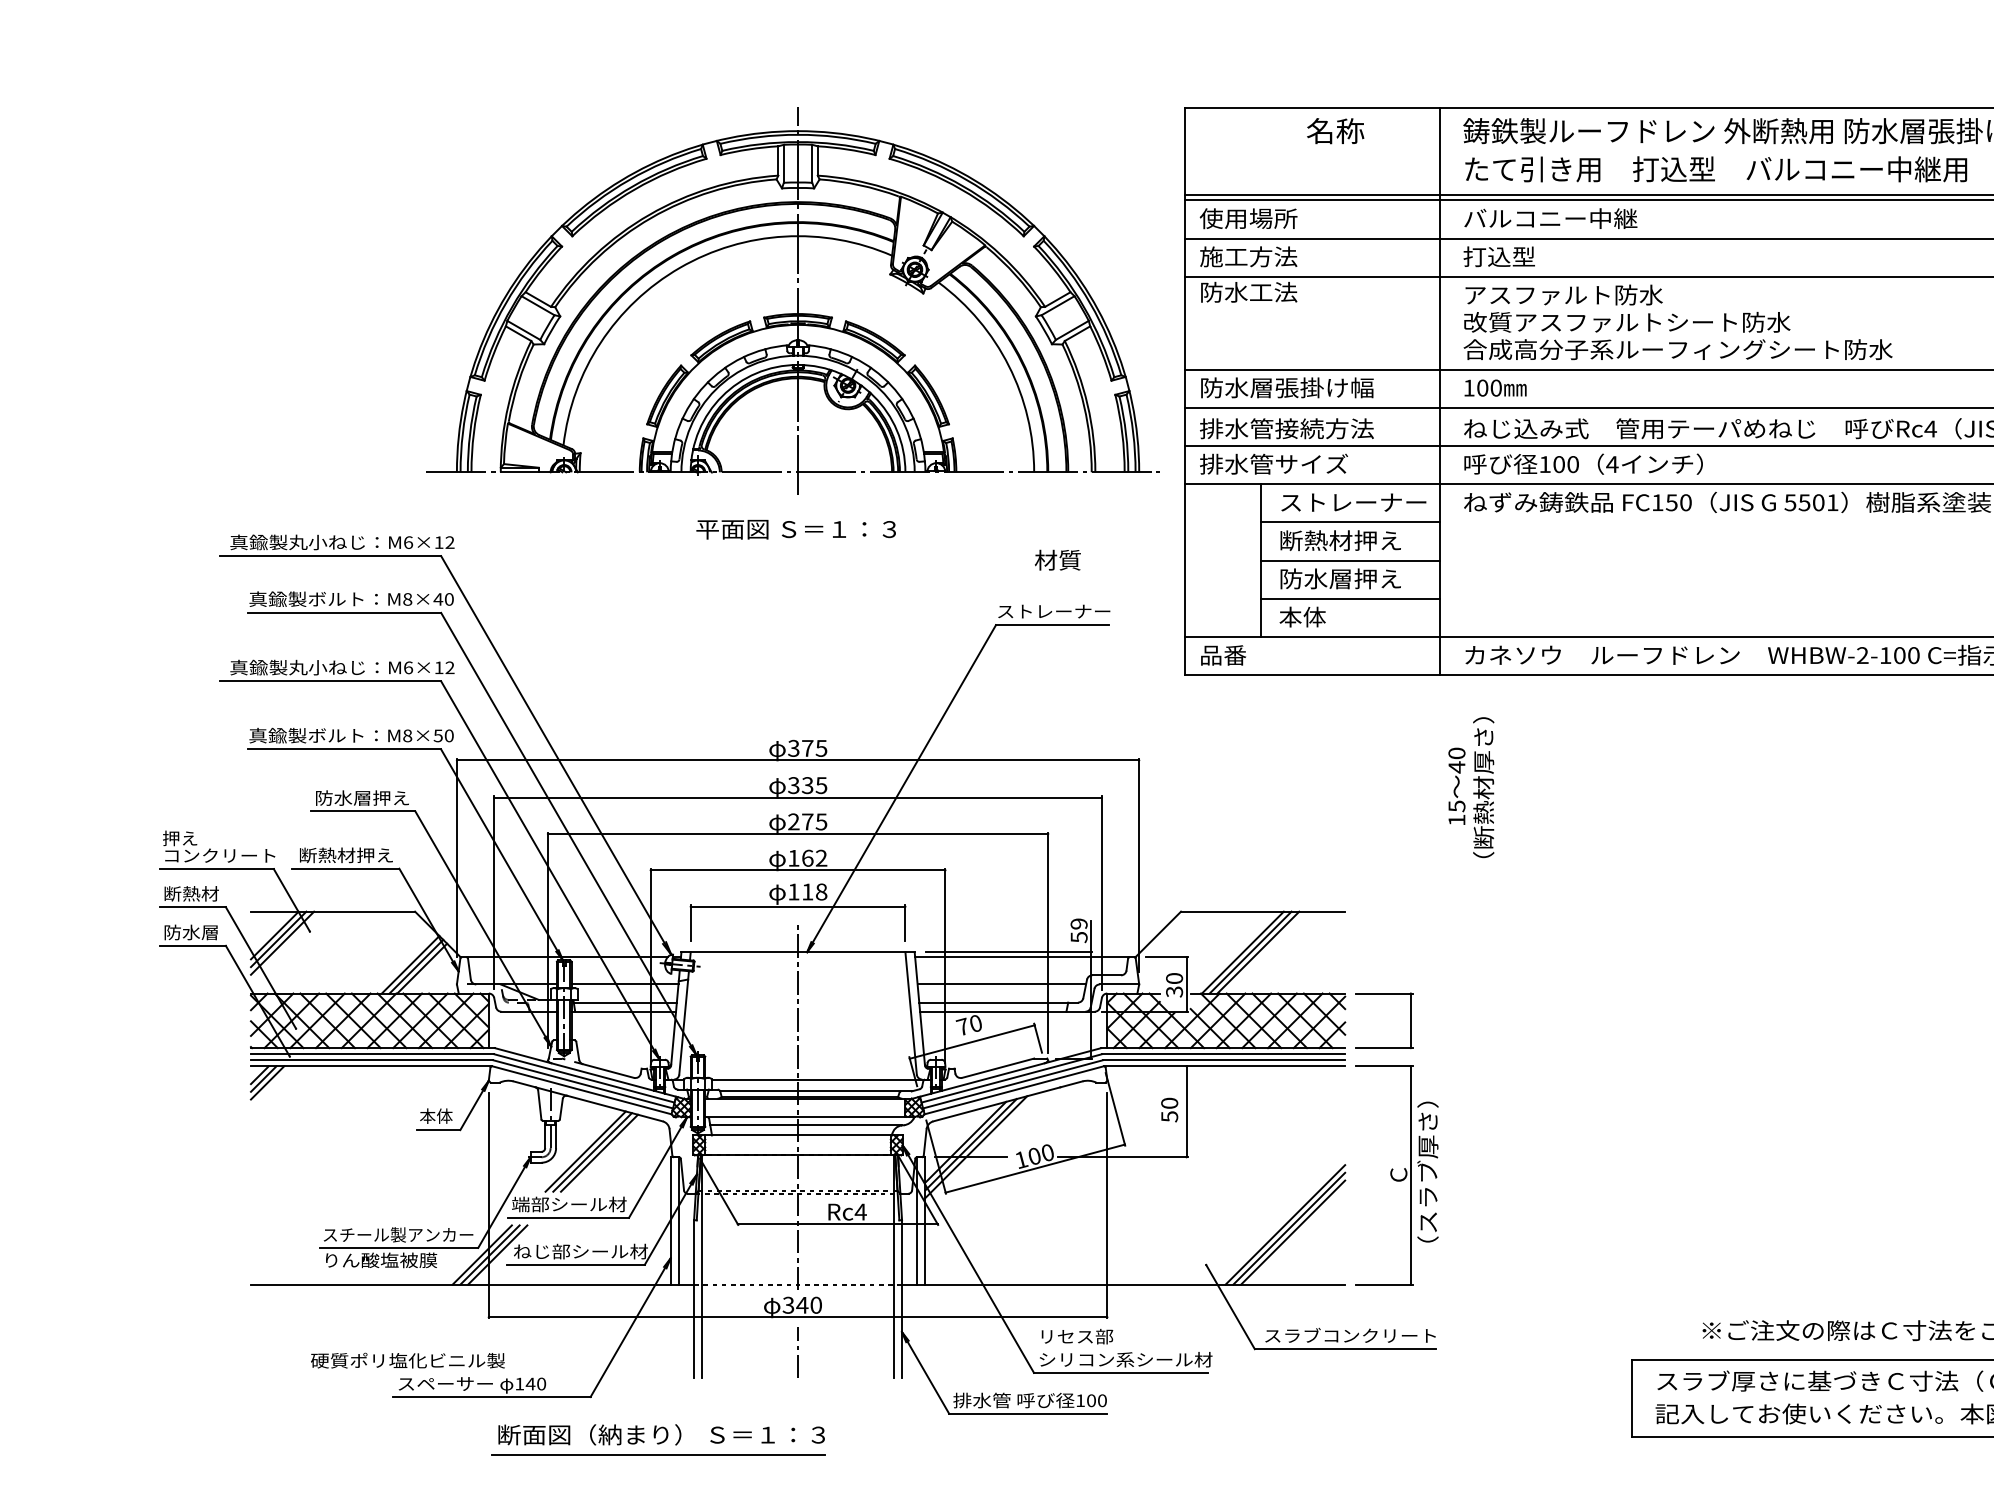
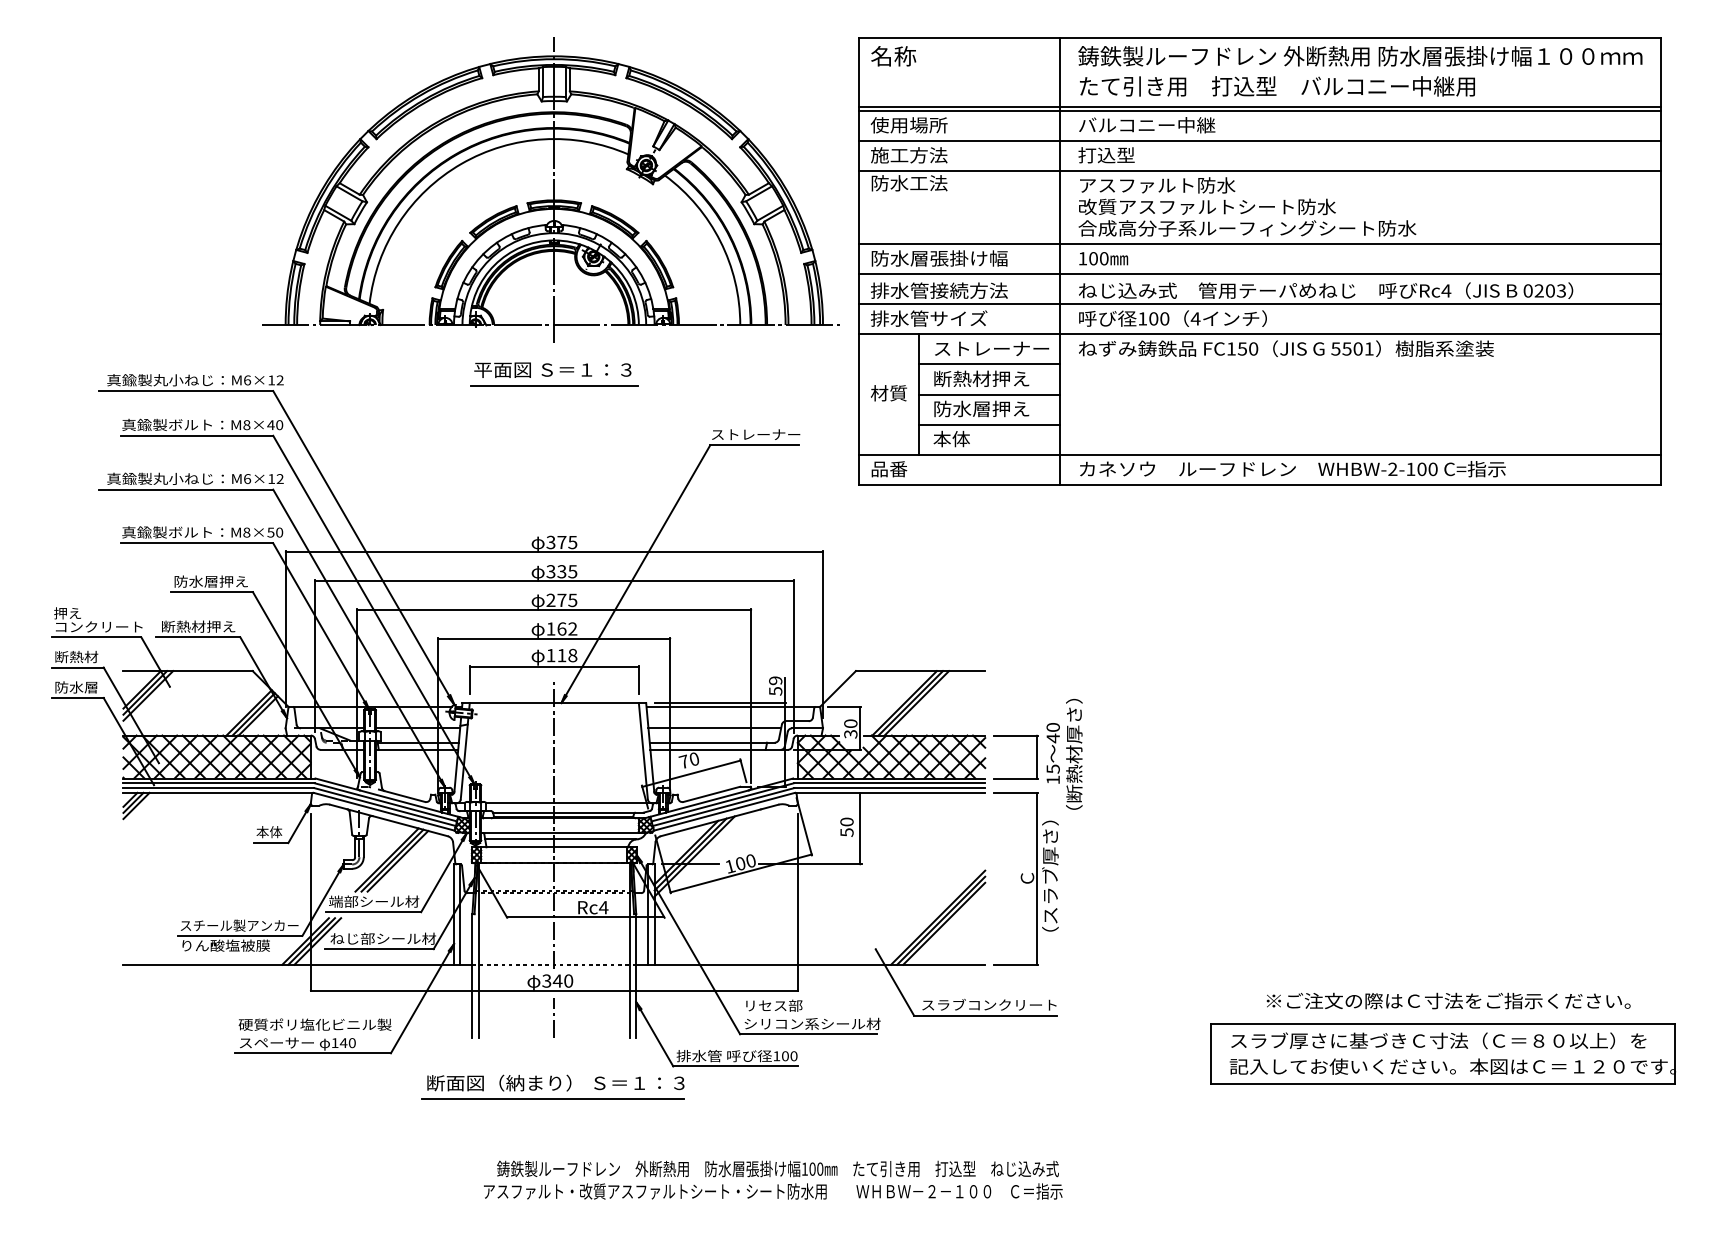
text: (1335, 131) -> (893, 56), moved
line: (797, 549) -> (553, 385), added
text: (1057, 560) -> (888, 393), moved
text: (1471, 787) -> (1064, 754), moved
text: (407, 1360) -> (314, 1024), moved
part: (657, 1439) -> (552, 1086), moved

